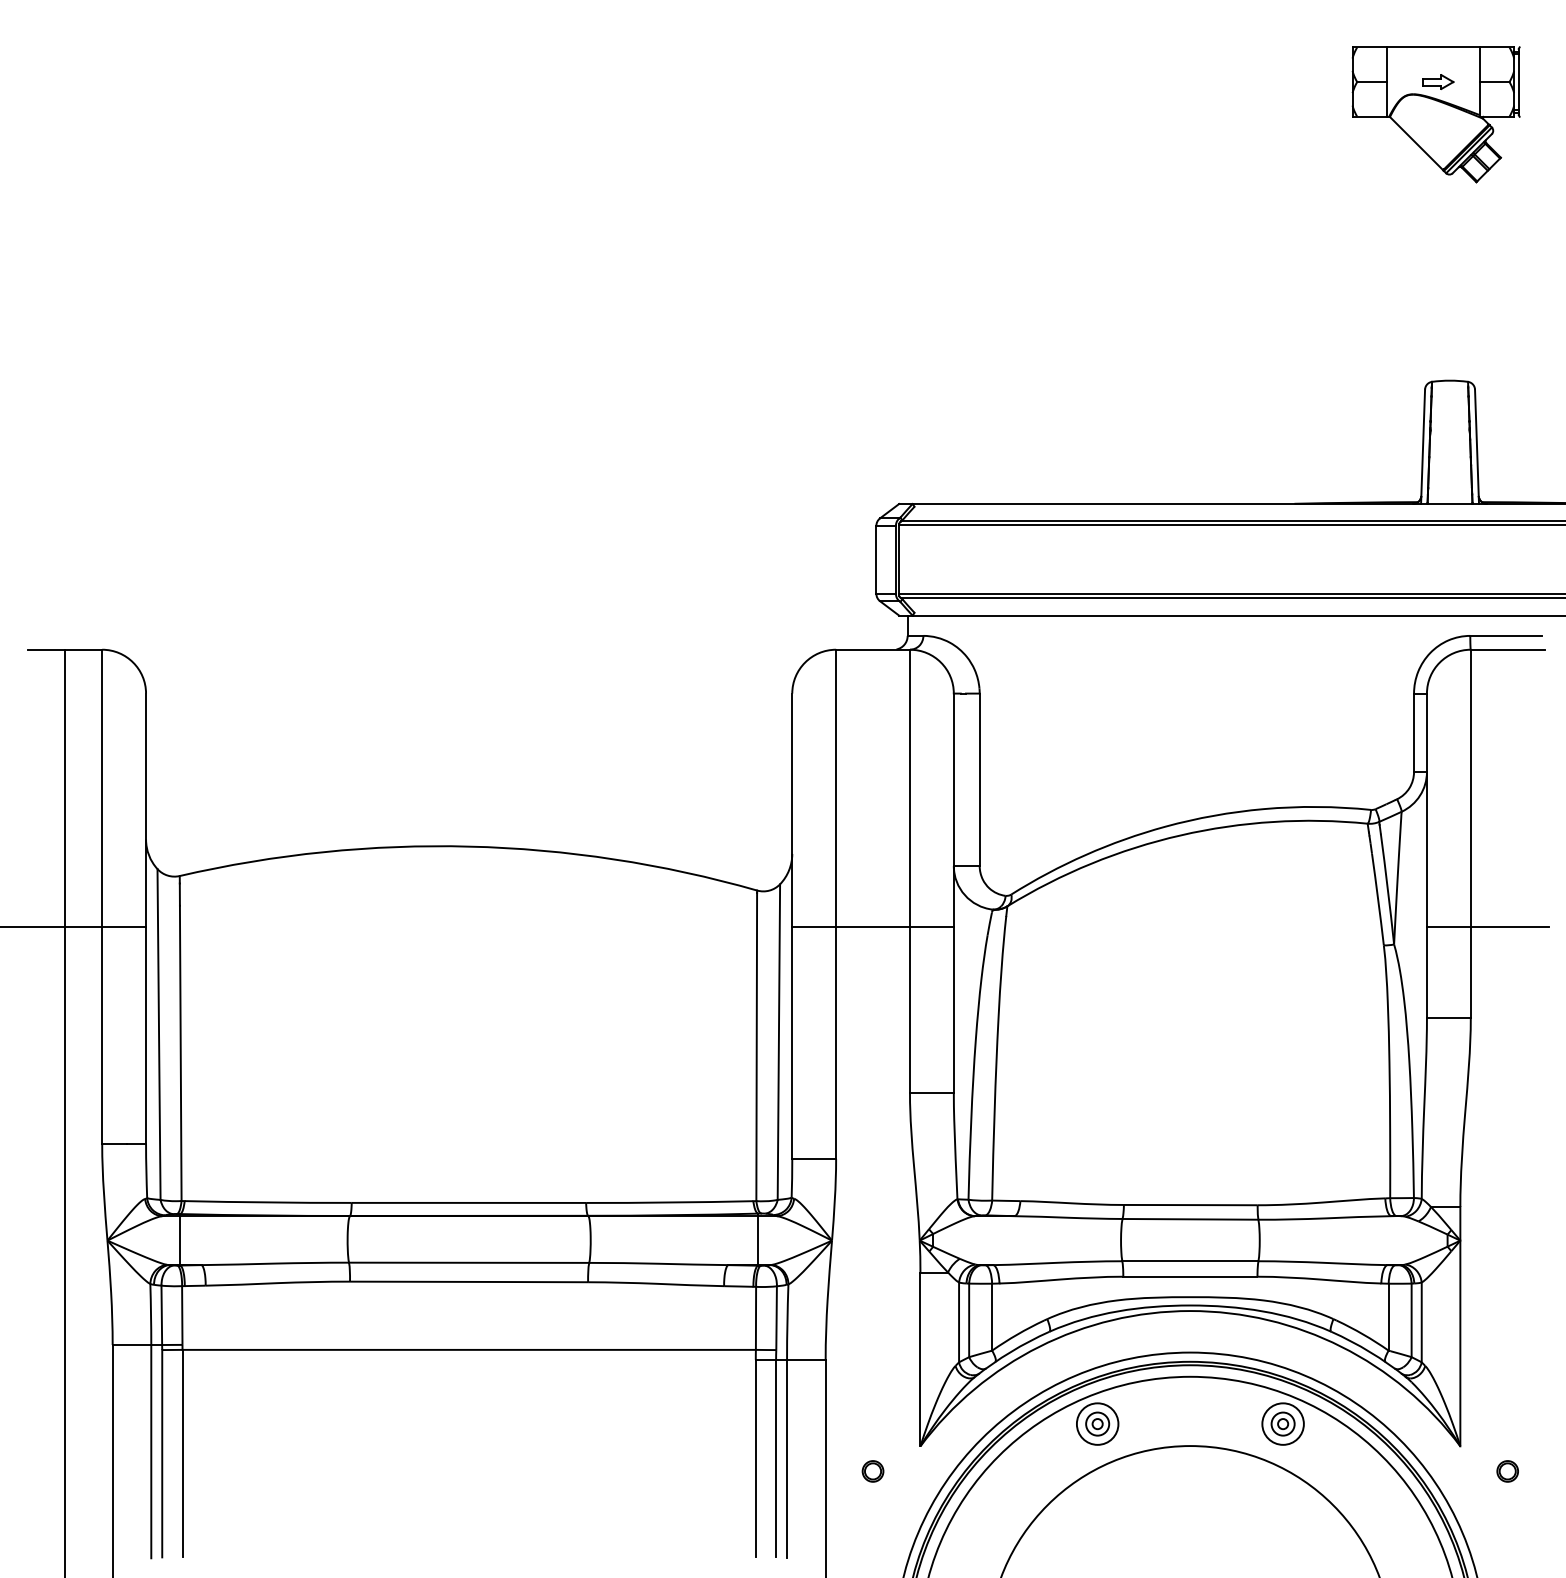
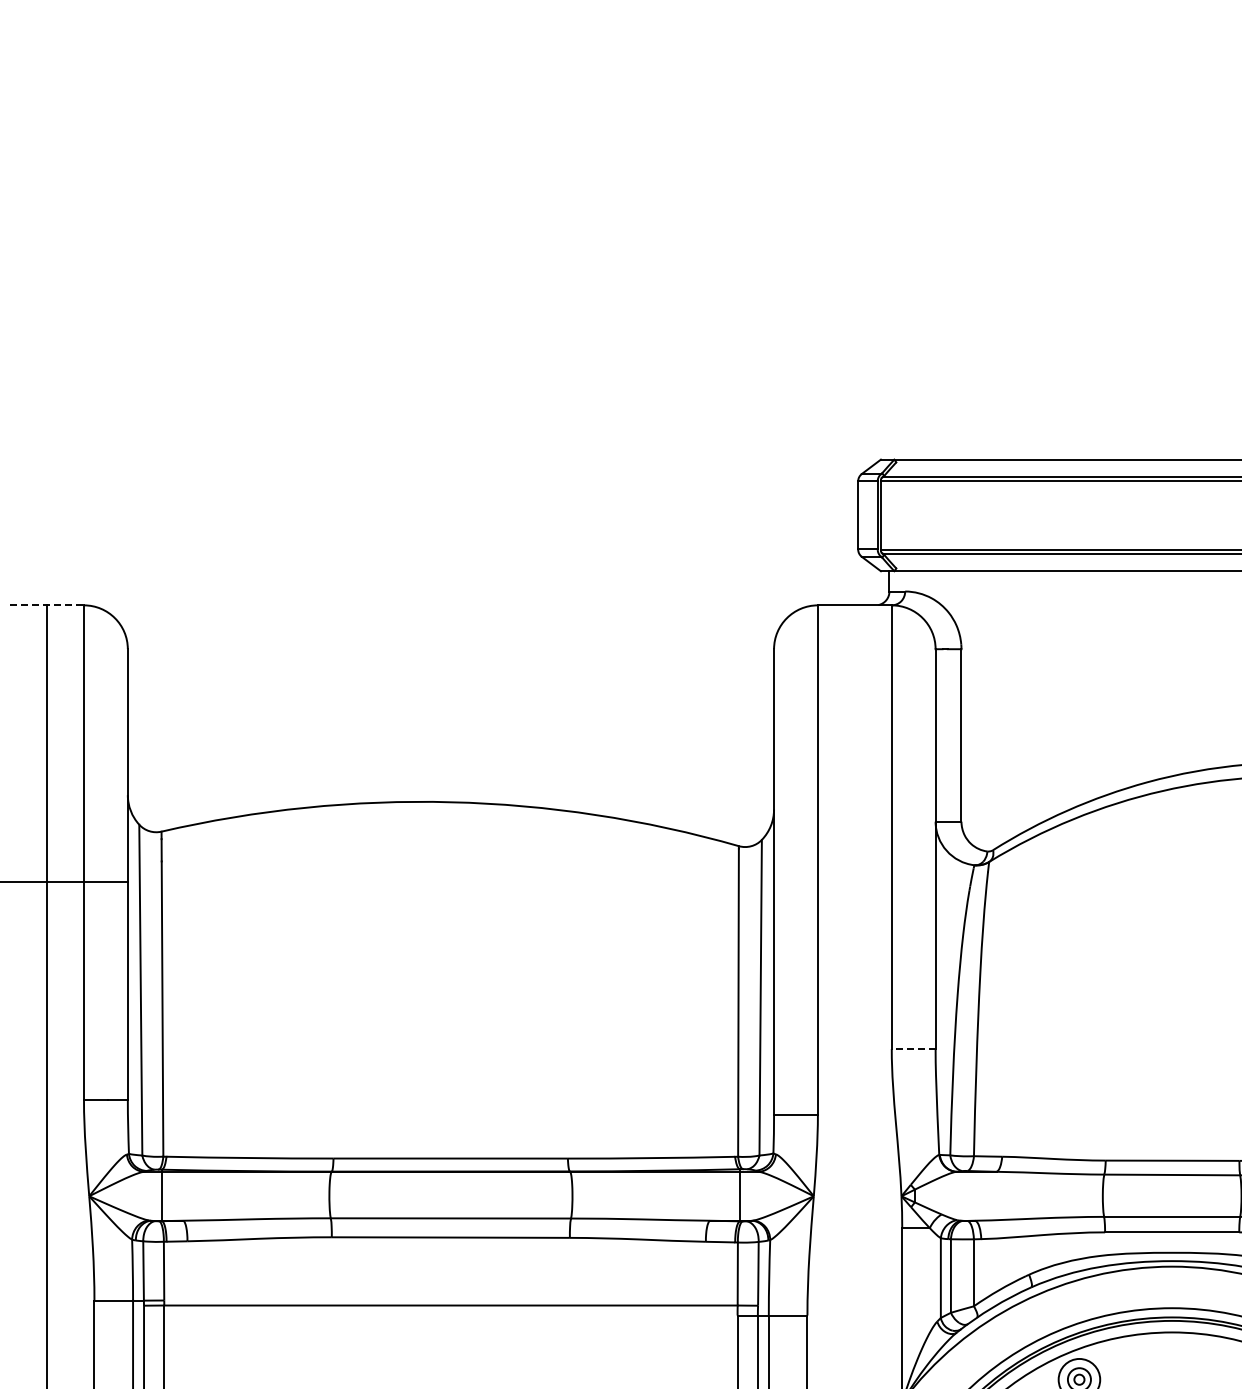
line: (65, 649) -> (47, 605), solid -> dashed
line: (872, 926) -> (854, 882), removed
line: (931, 1093) -> (913, 1049), solid -> dashed

